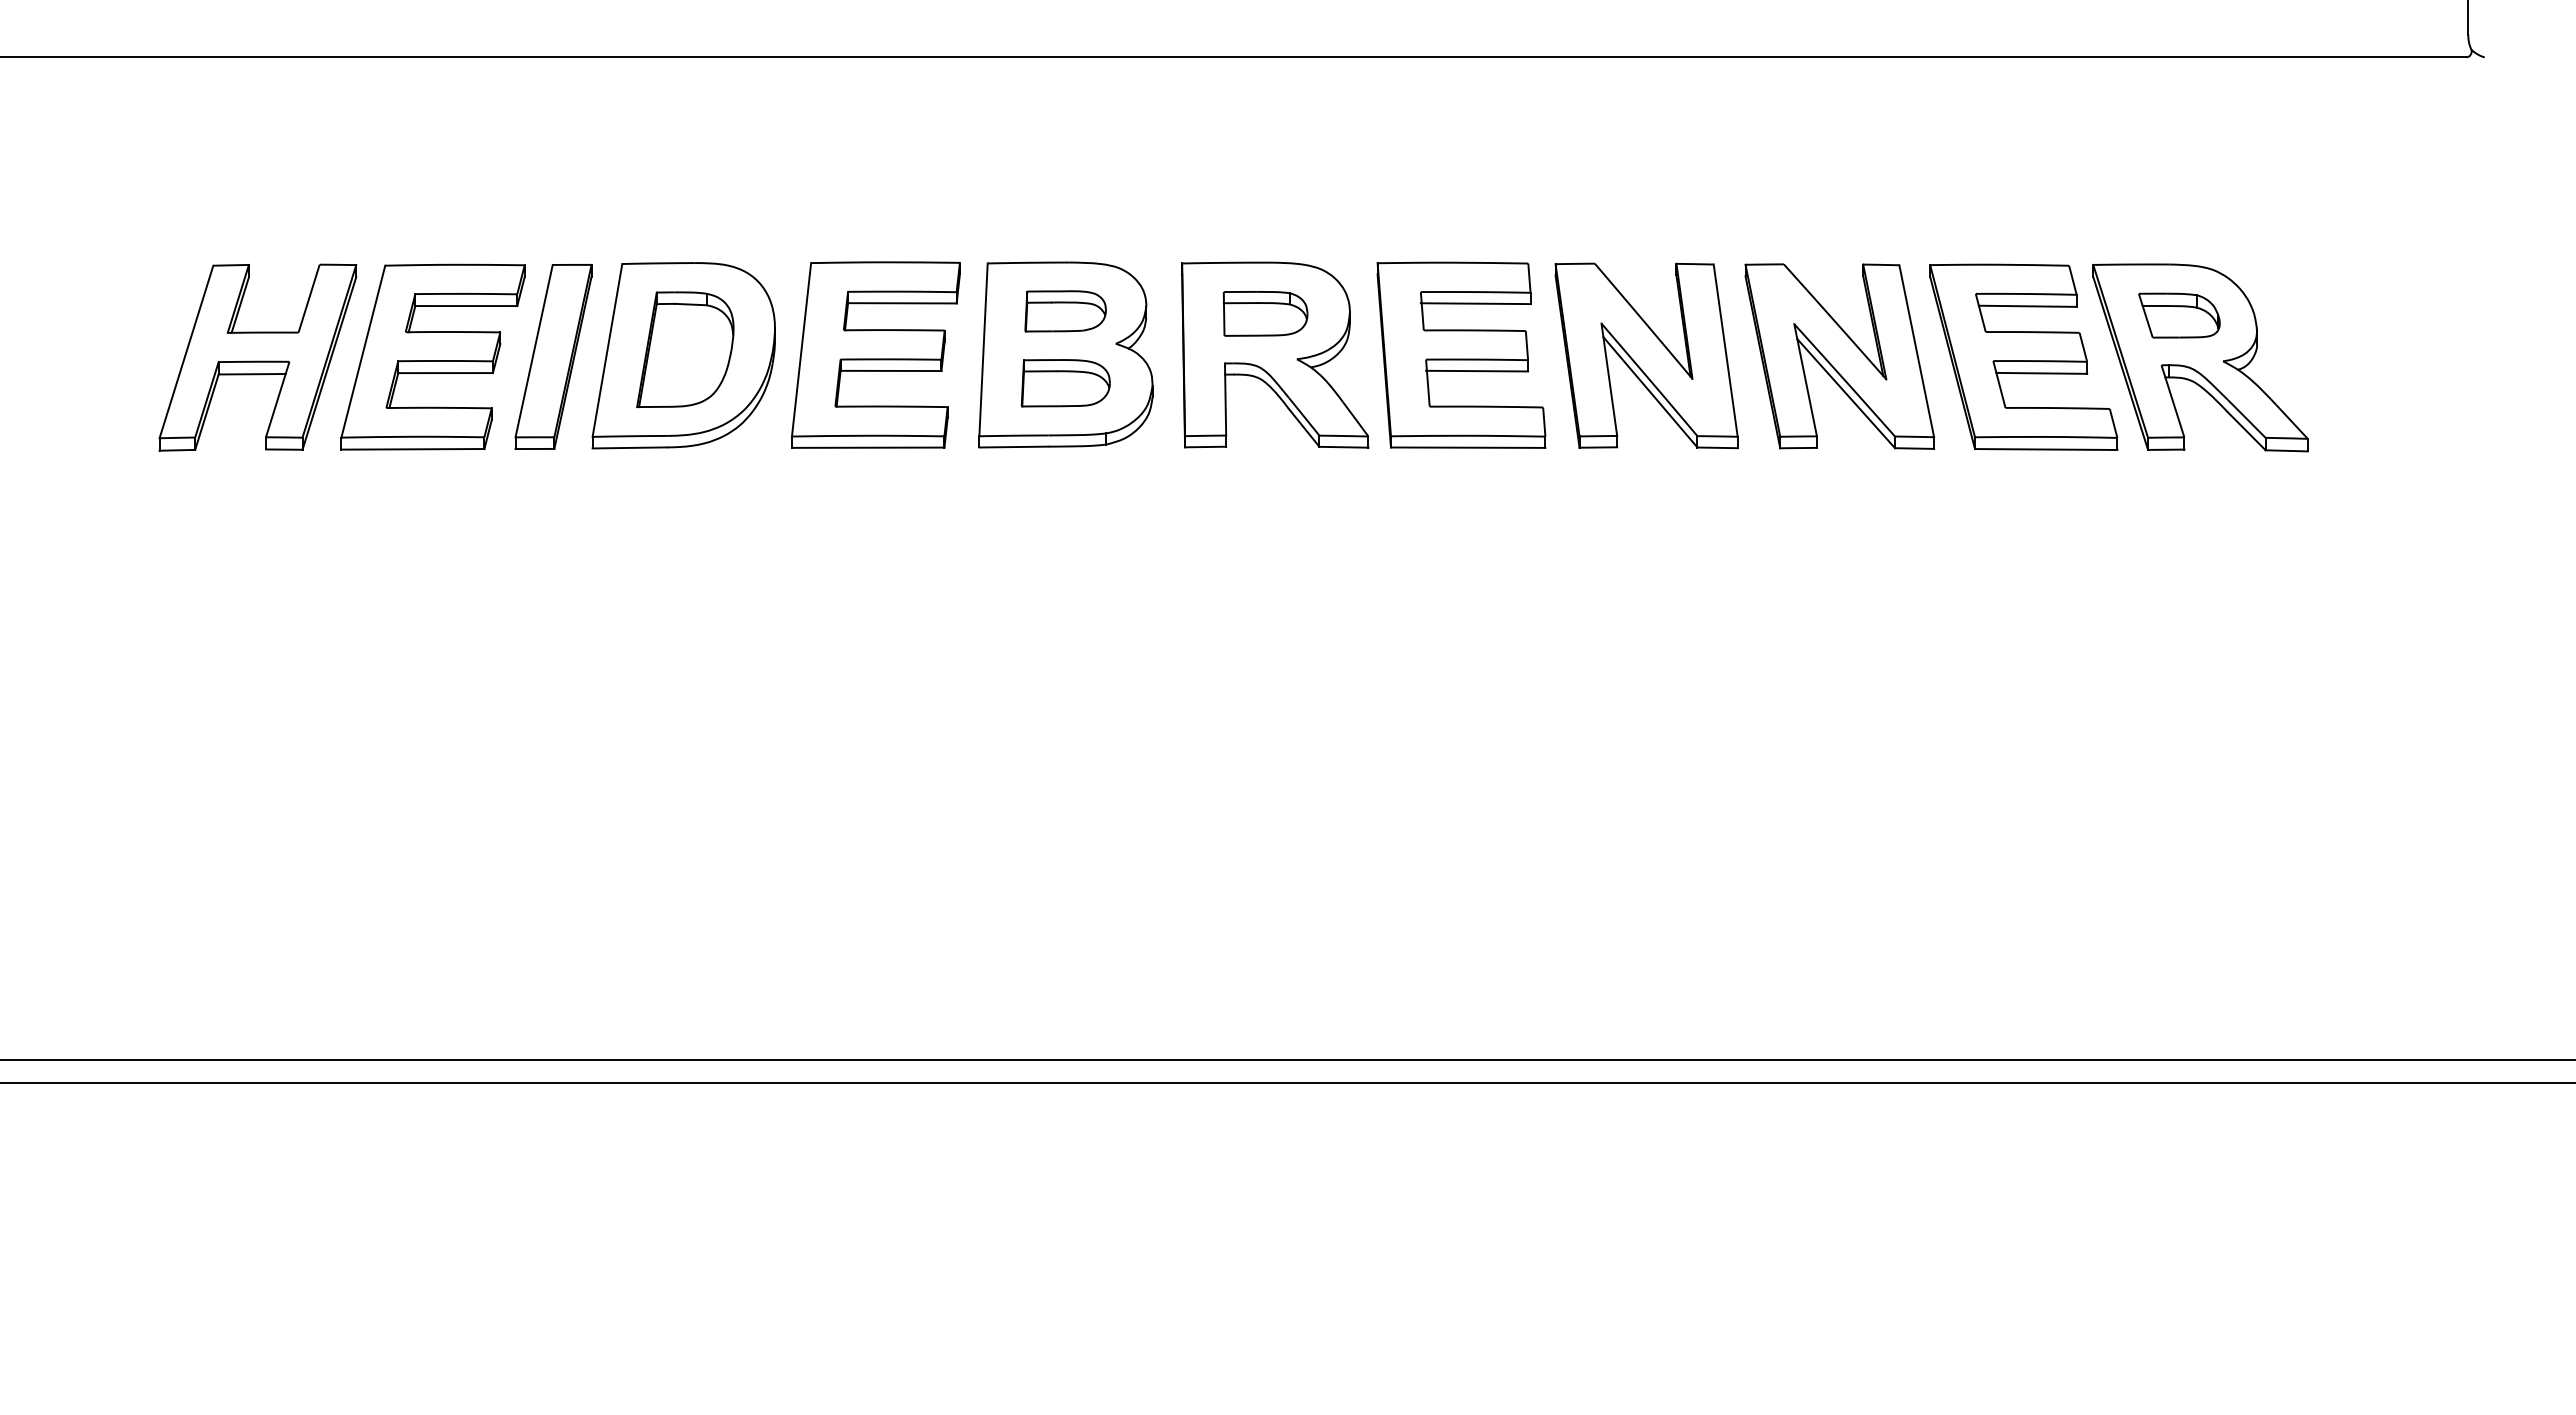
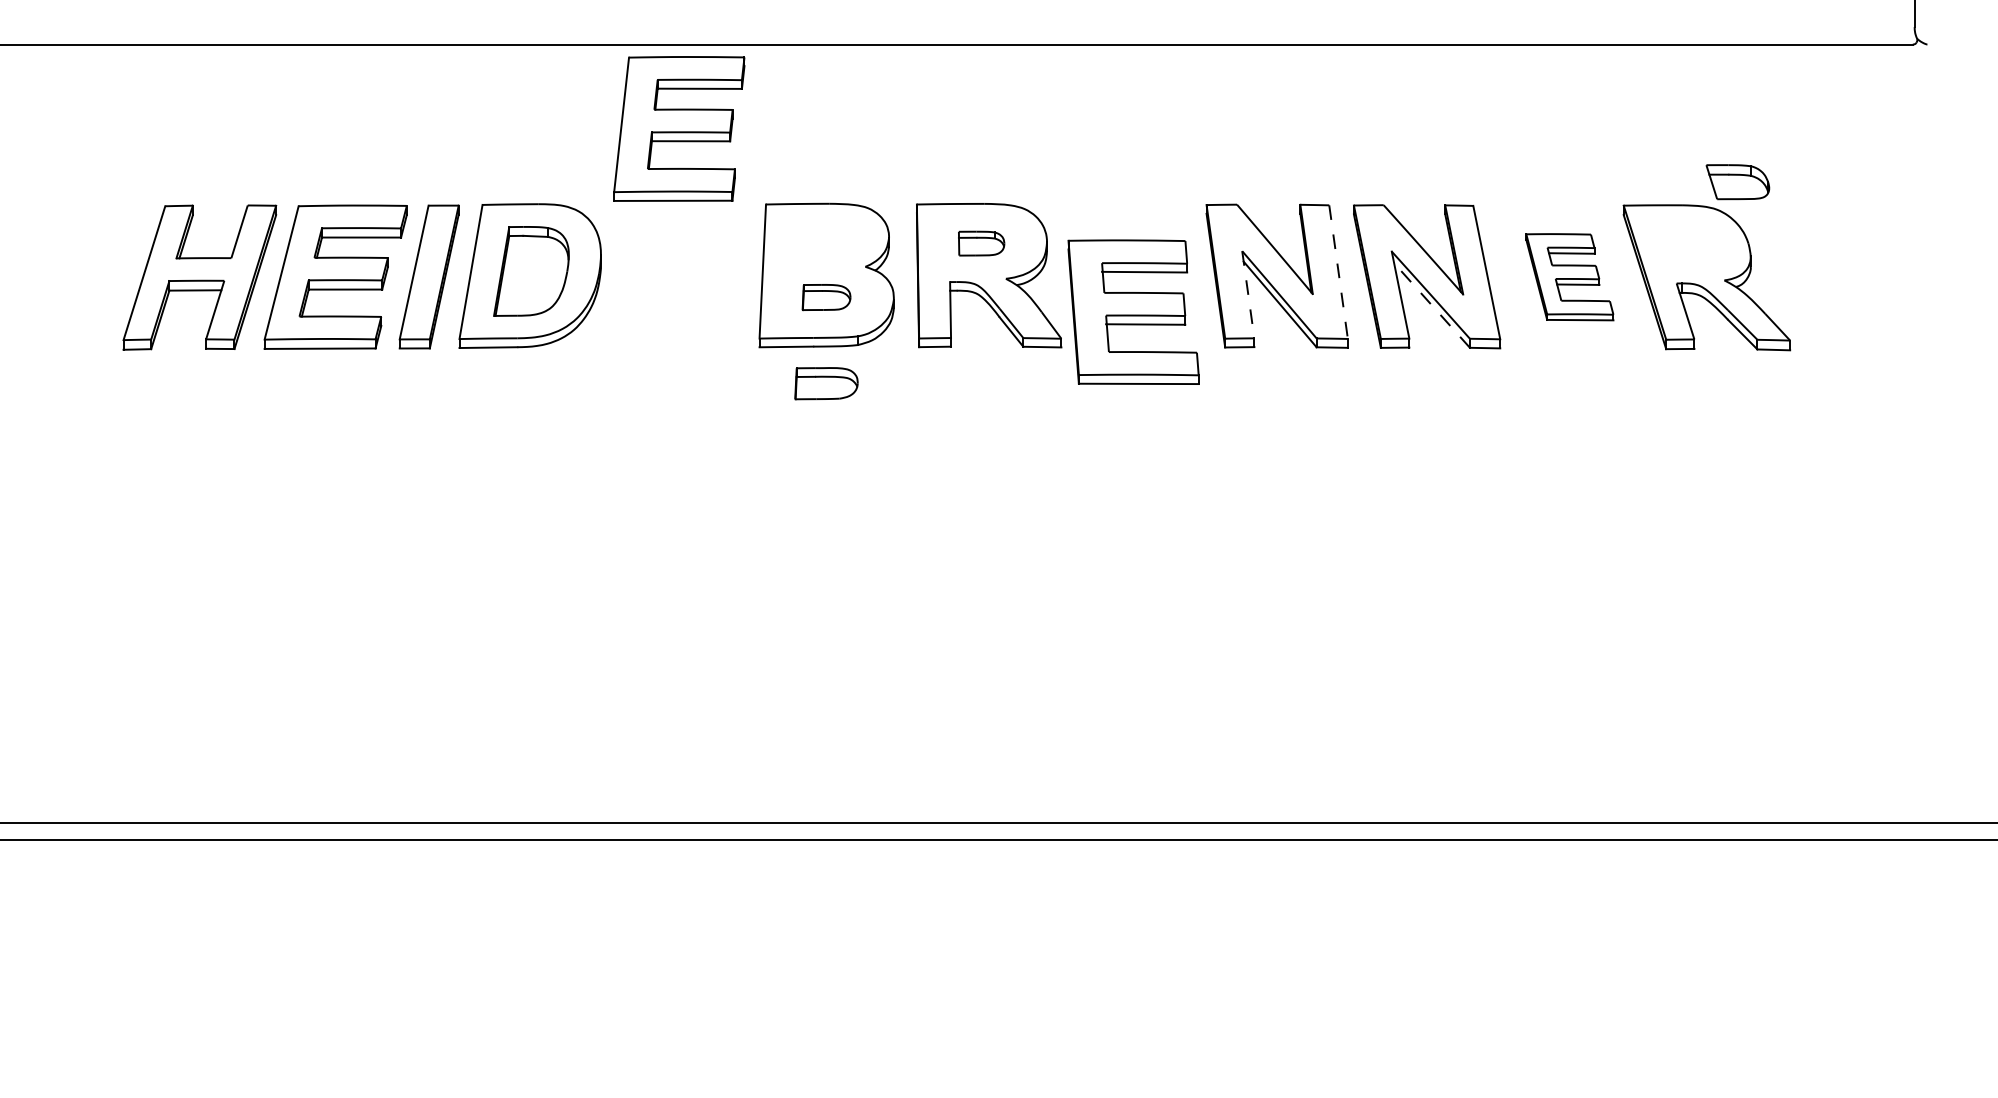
part: (1065, 311) -> (826, 383), moved
part: (1265, 313) -> (981, 243), size x0.7
part: (2179, 315) -> (1737, 182), moved
line: (1725, 350) -> (1338, 272), solid -> dashed
part: (875, 354) -> (678, 128), moved
part: (1461, 354) -> (1133, 311), moved
part: (2023, 356) -> (1569, 276), size x0.6
line: (1609, 379) -> (1248, 294), solid -> dashed
part: (1065, 383) -> (826, 297), size x0.7
line: (1845, 393) -> (1431, 305), solid -> dashed

